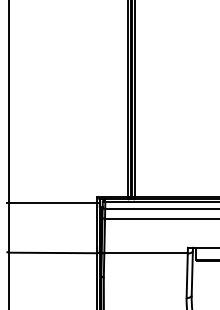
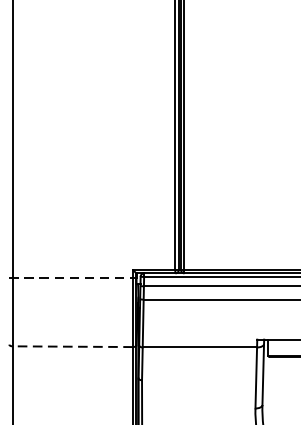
line: (53, 202) -> (73, 277), solid -> dashed
line: (53, 252) -> (73, 346), solid -> dashed

